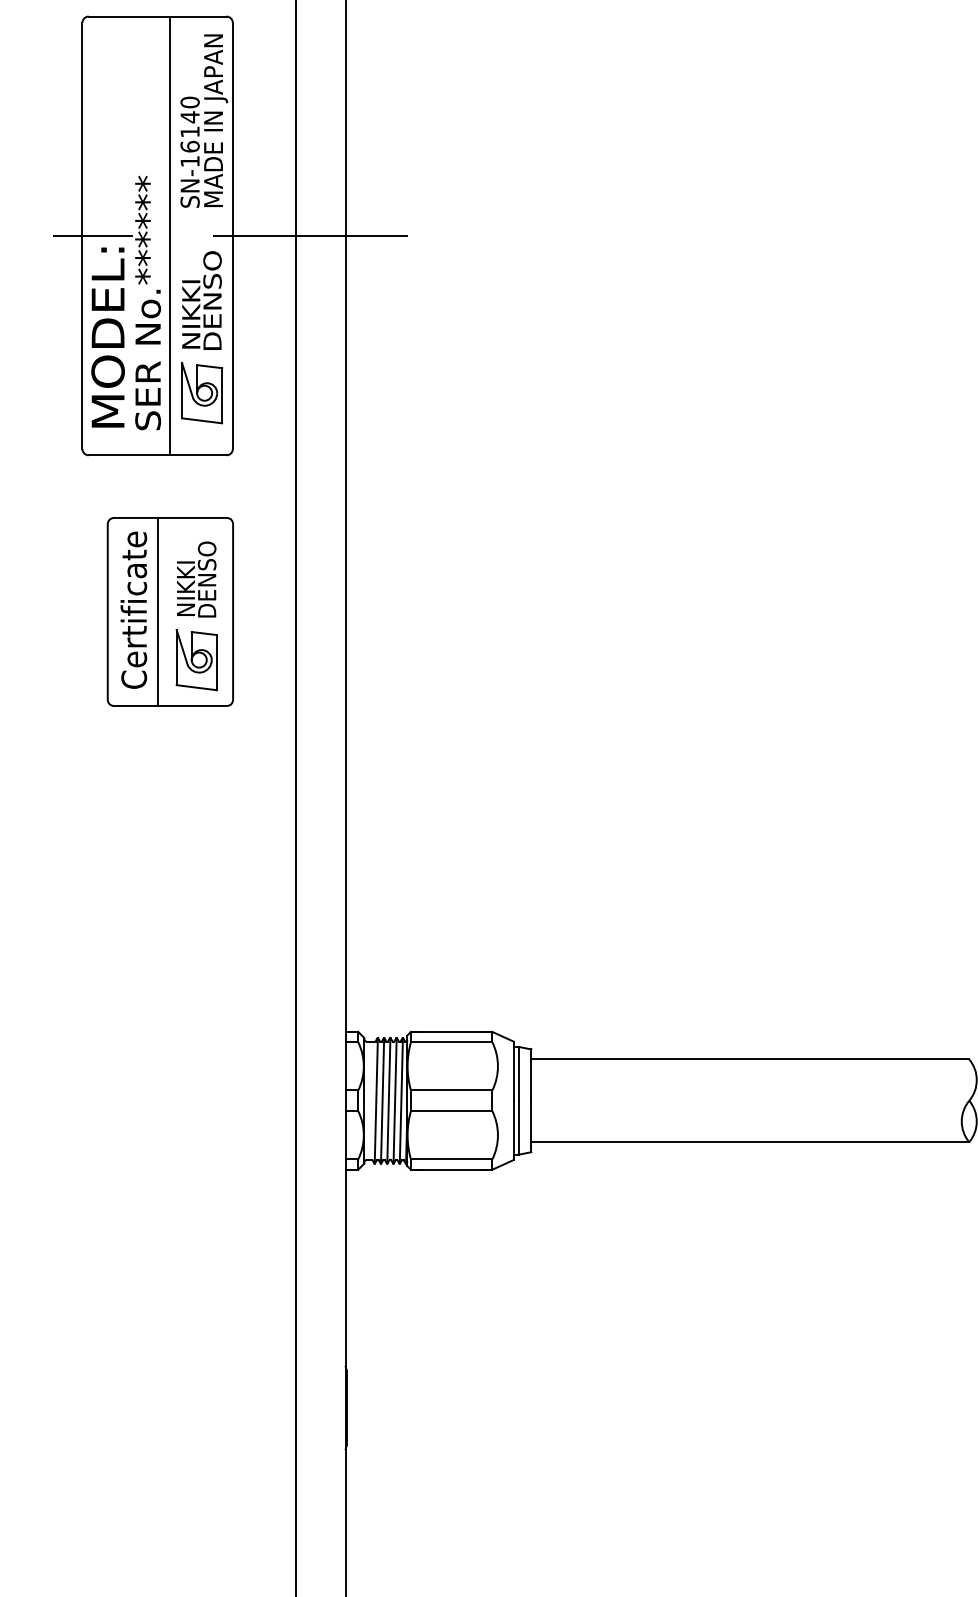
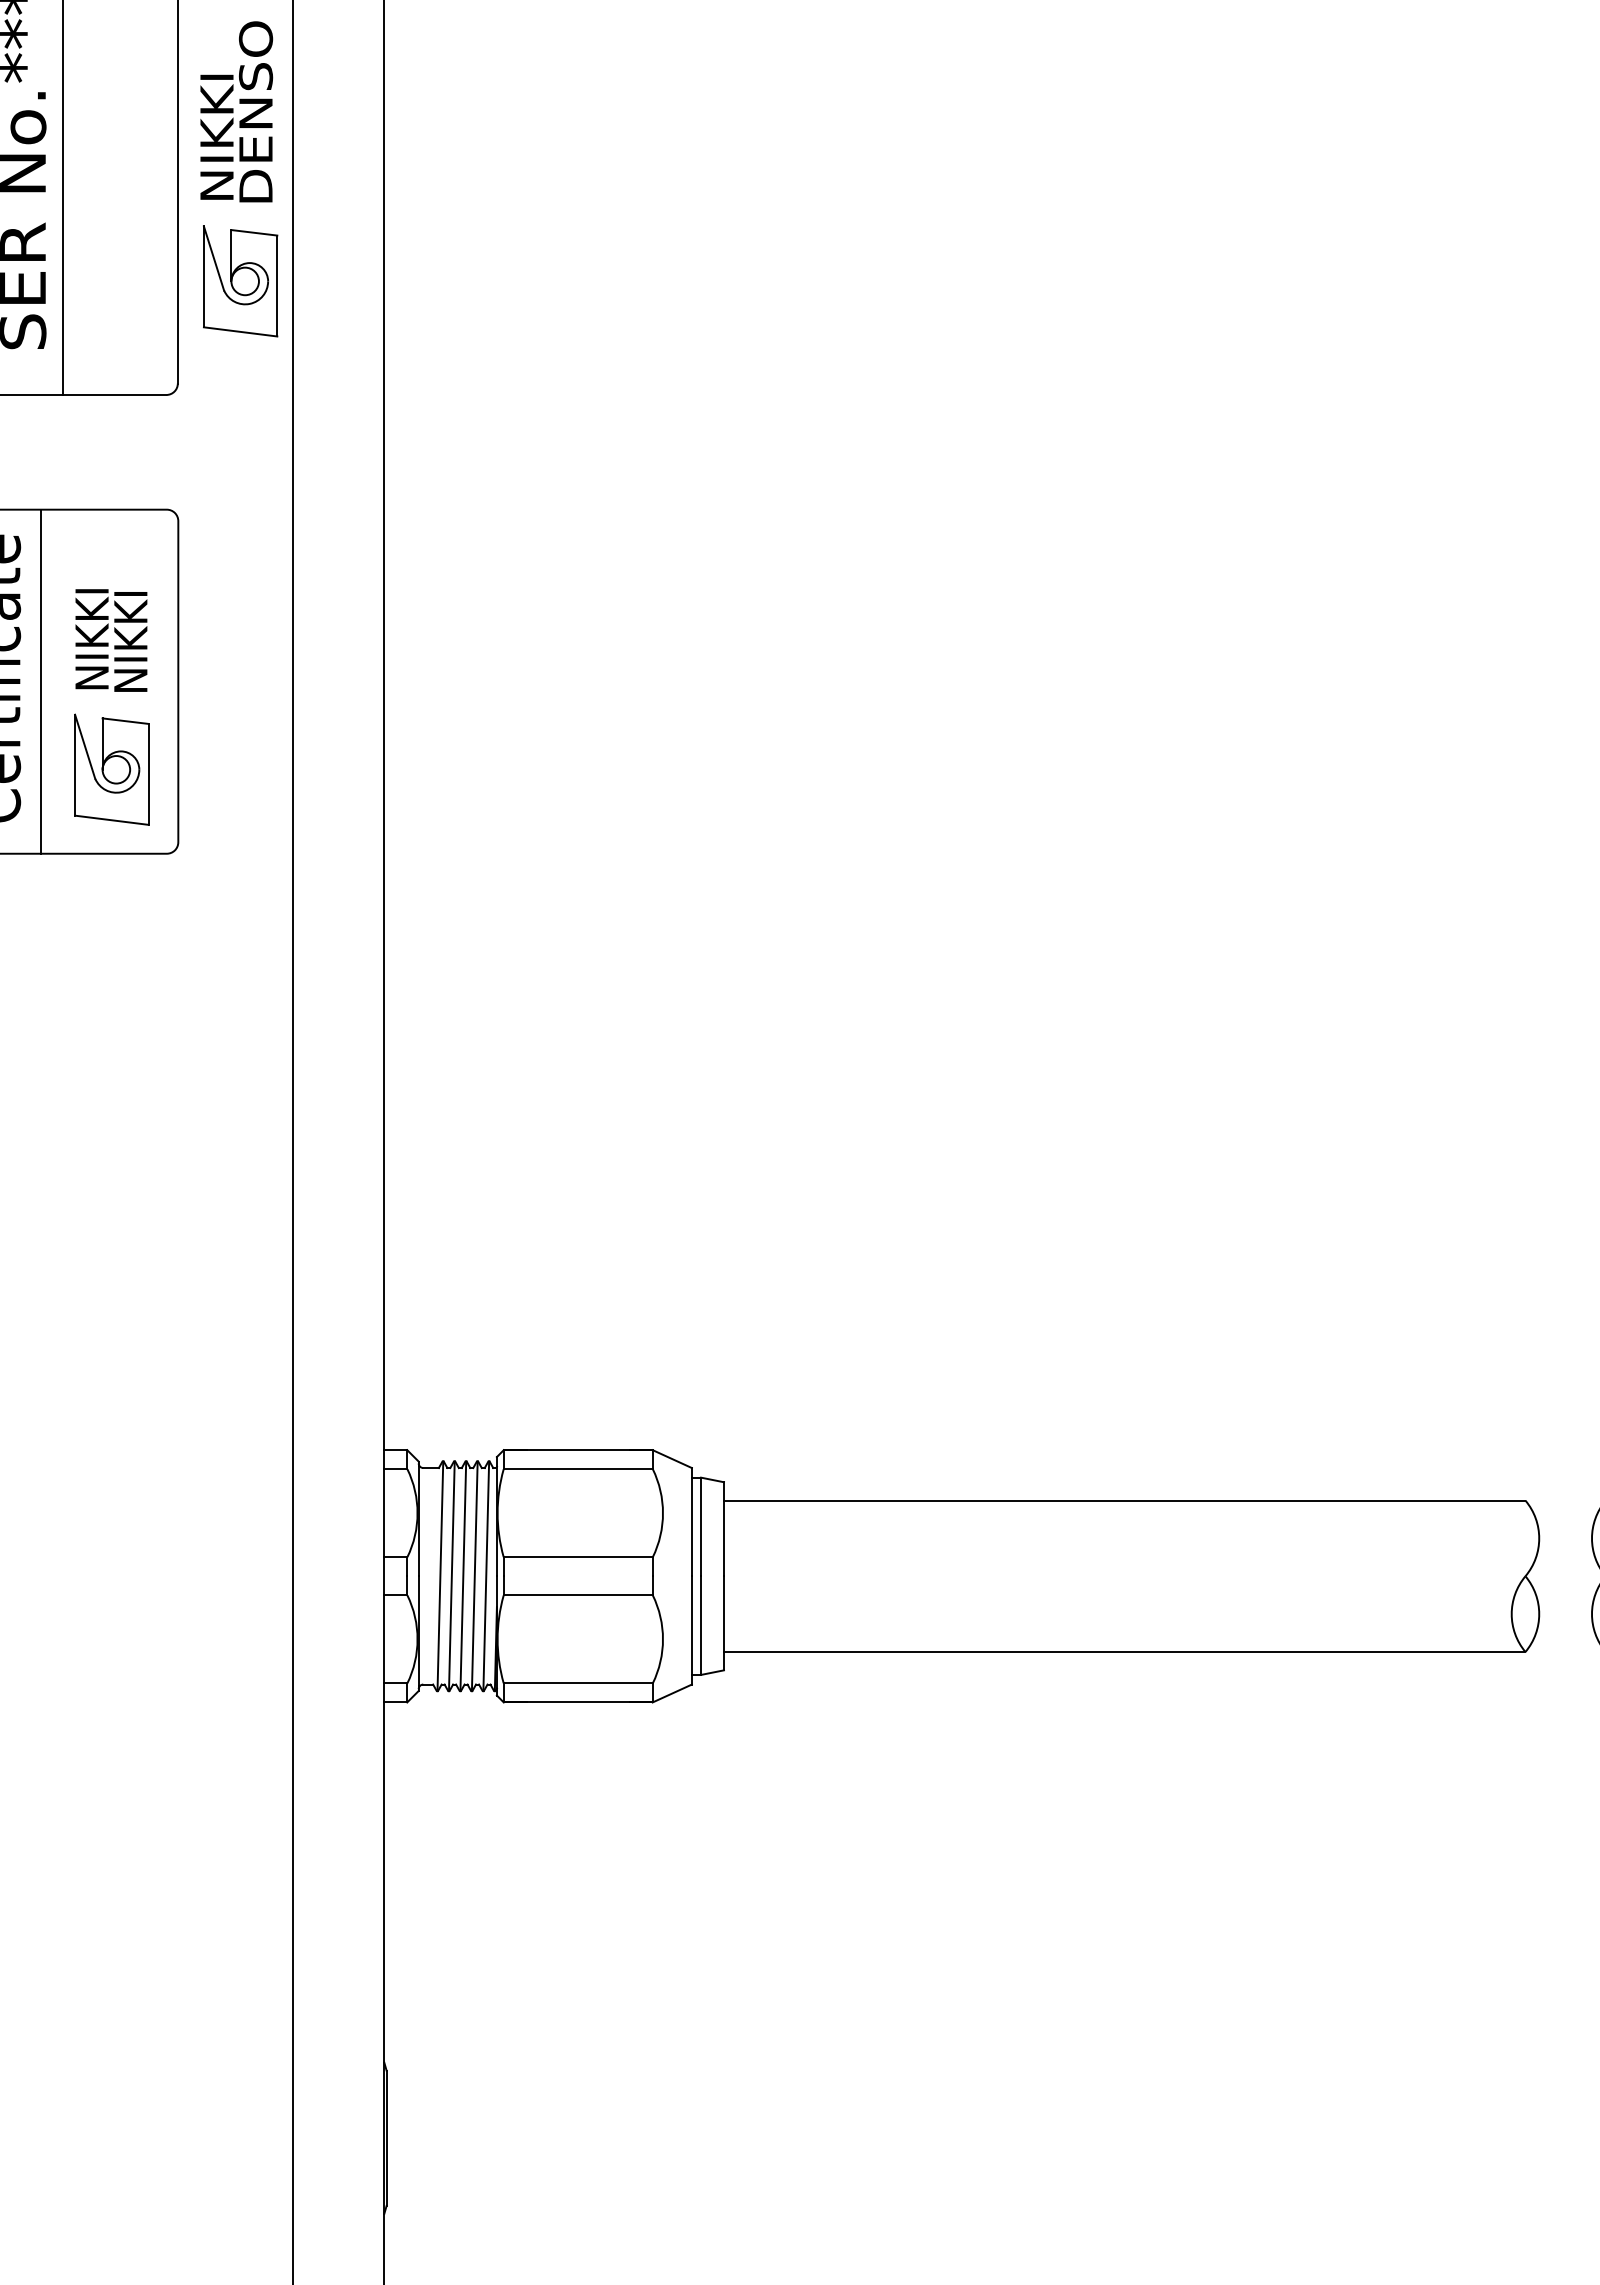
text: (201, 300) -> (235, 111), moved
part: (202, 393) -> (241, 281), moved
text: (206, 578) -> (129, 620), DENSO -> NIKKI

